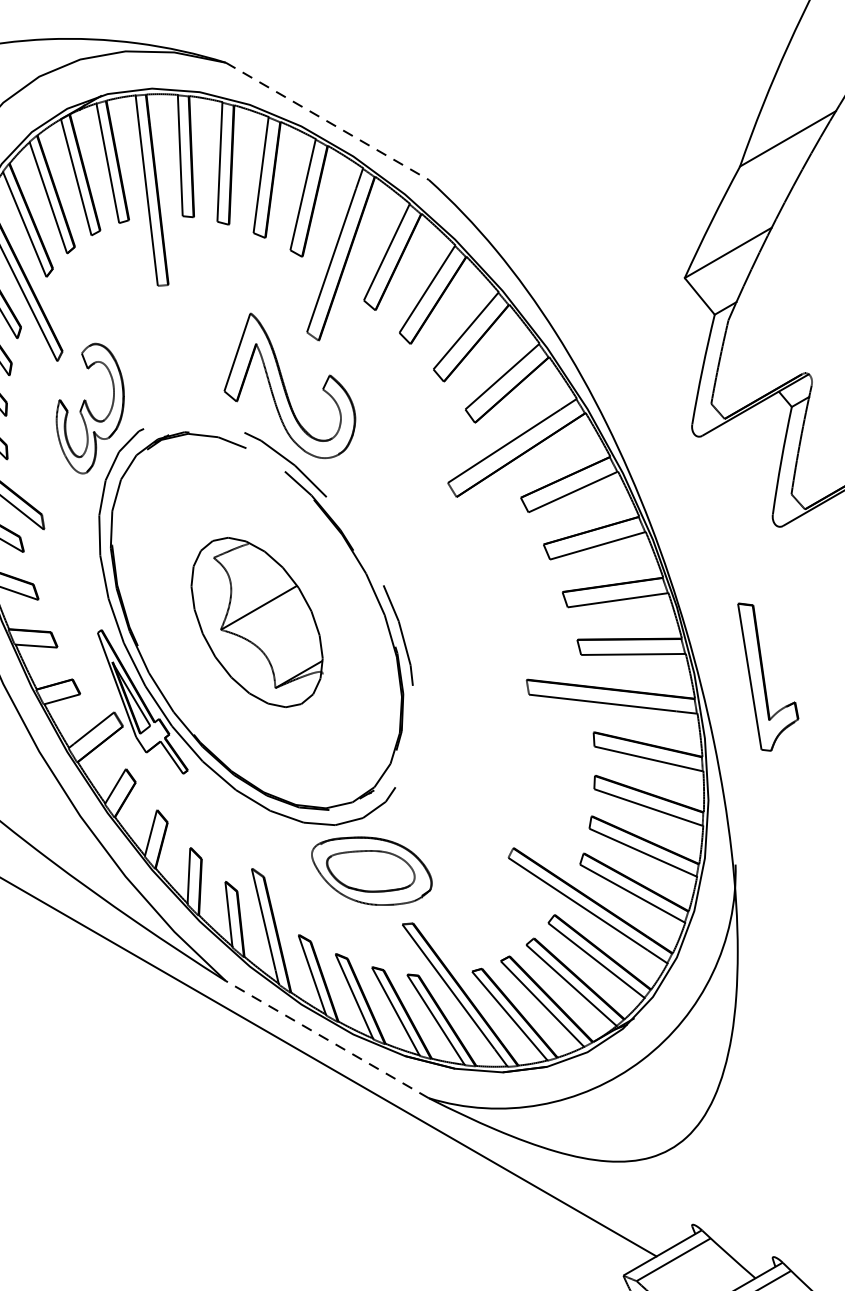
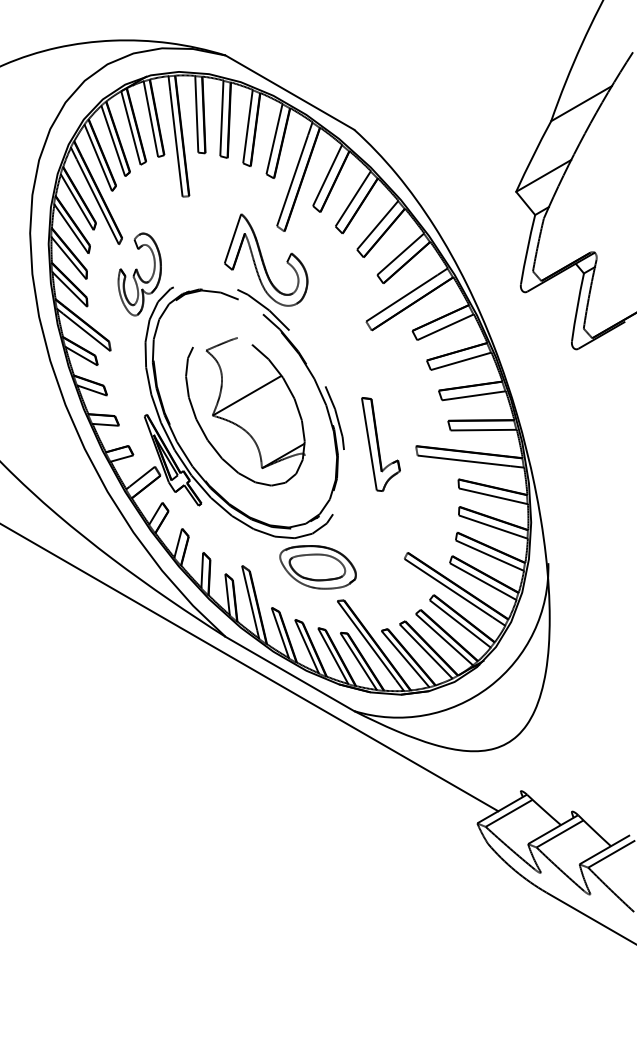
line: (328, 121) -> (290, 92), dashed -> solid
part: (257, 625) -> (245, 411), size x1.43
part: (767, 677) -> (380, 444), moved
line: (326, 1038) -> (289, 673), dashed -> solid

